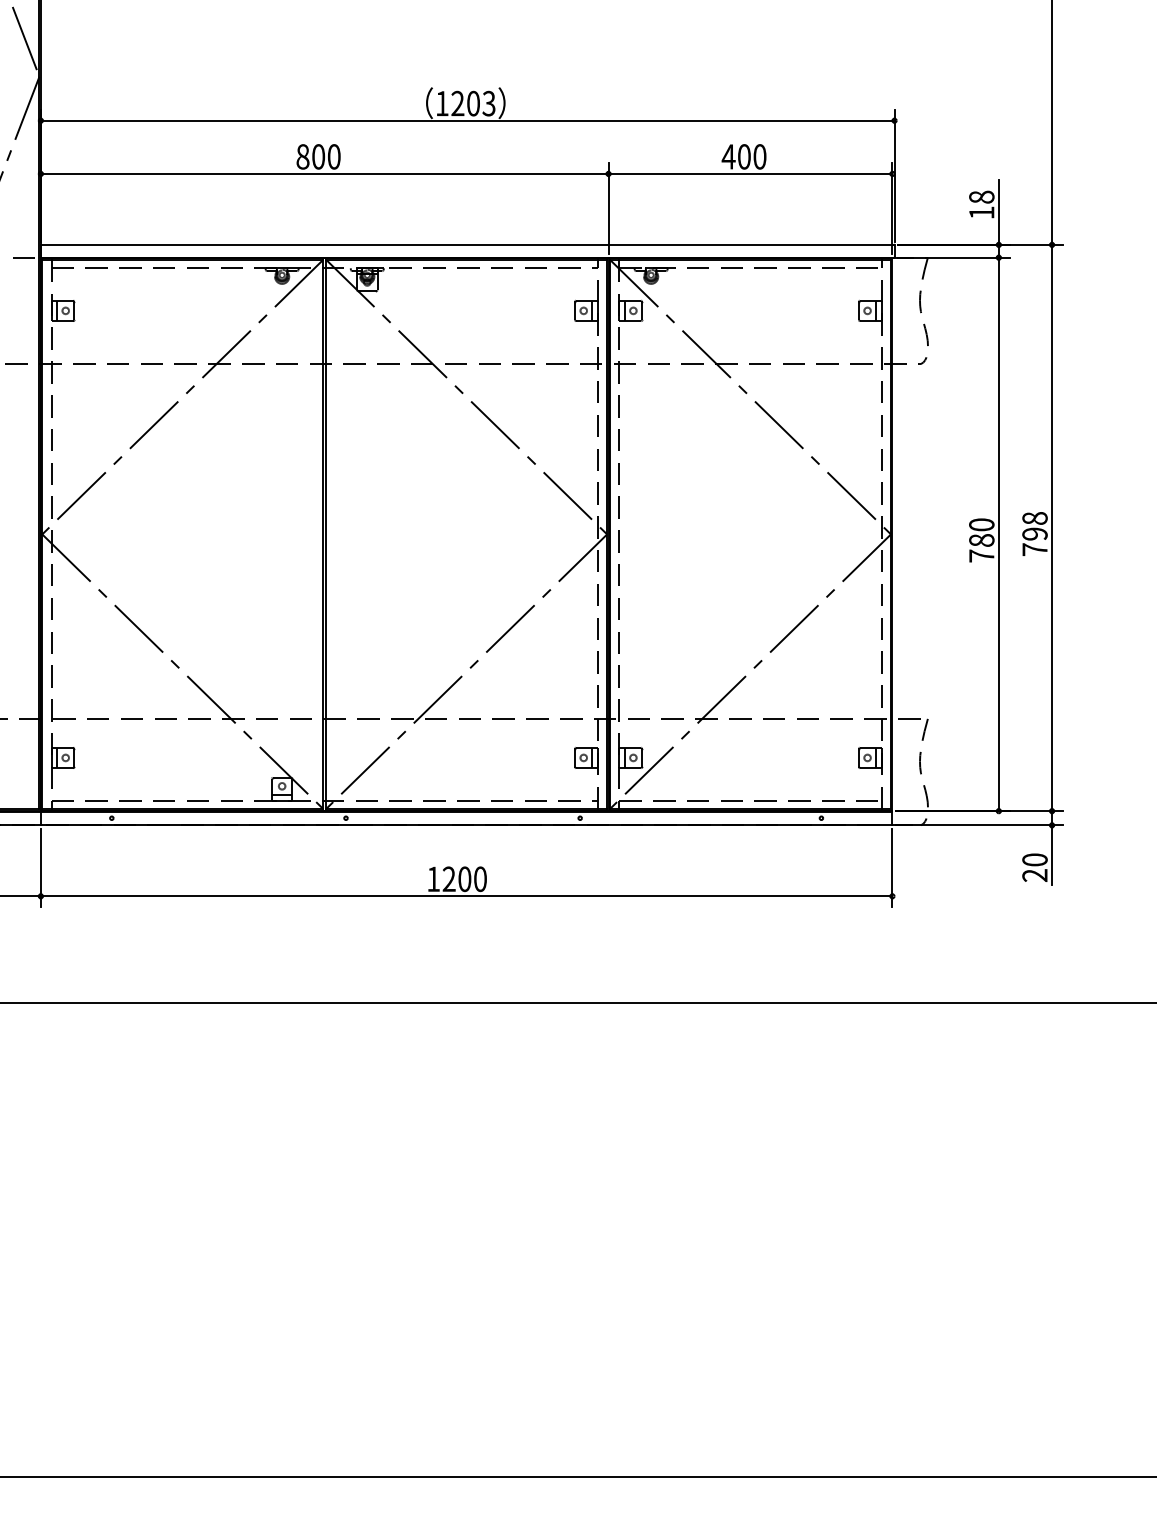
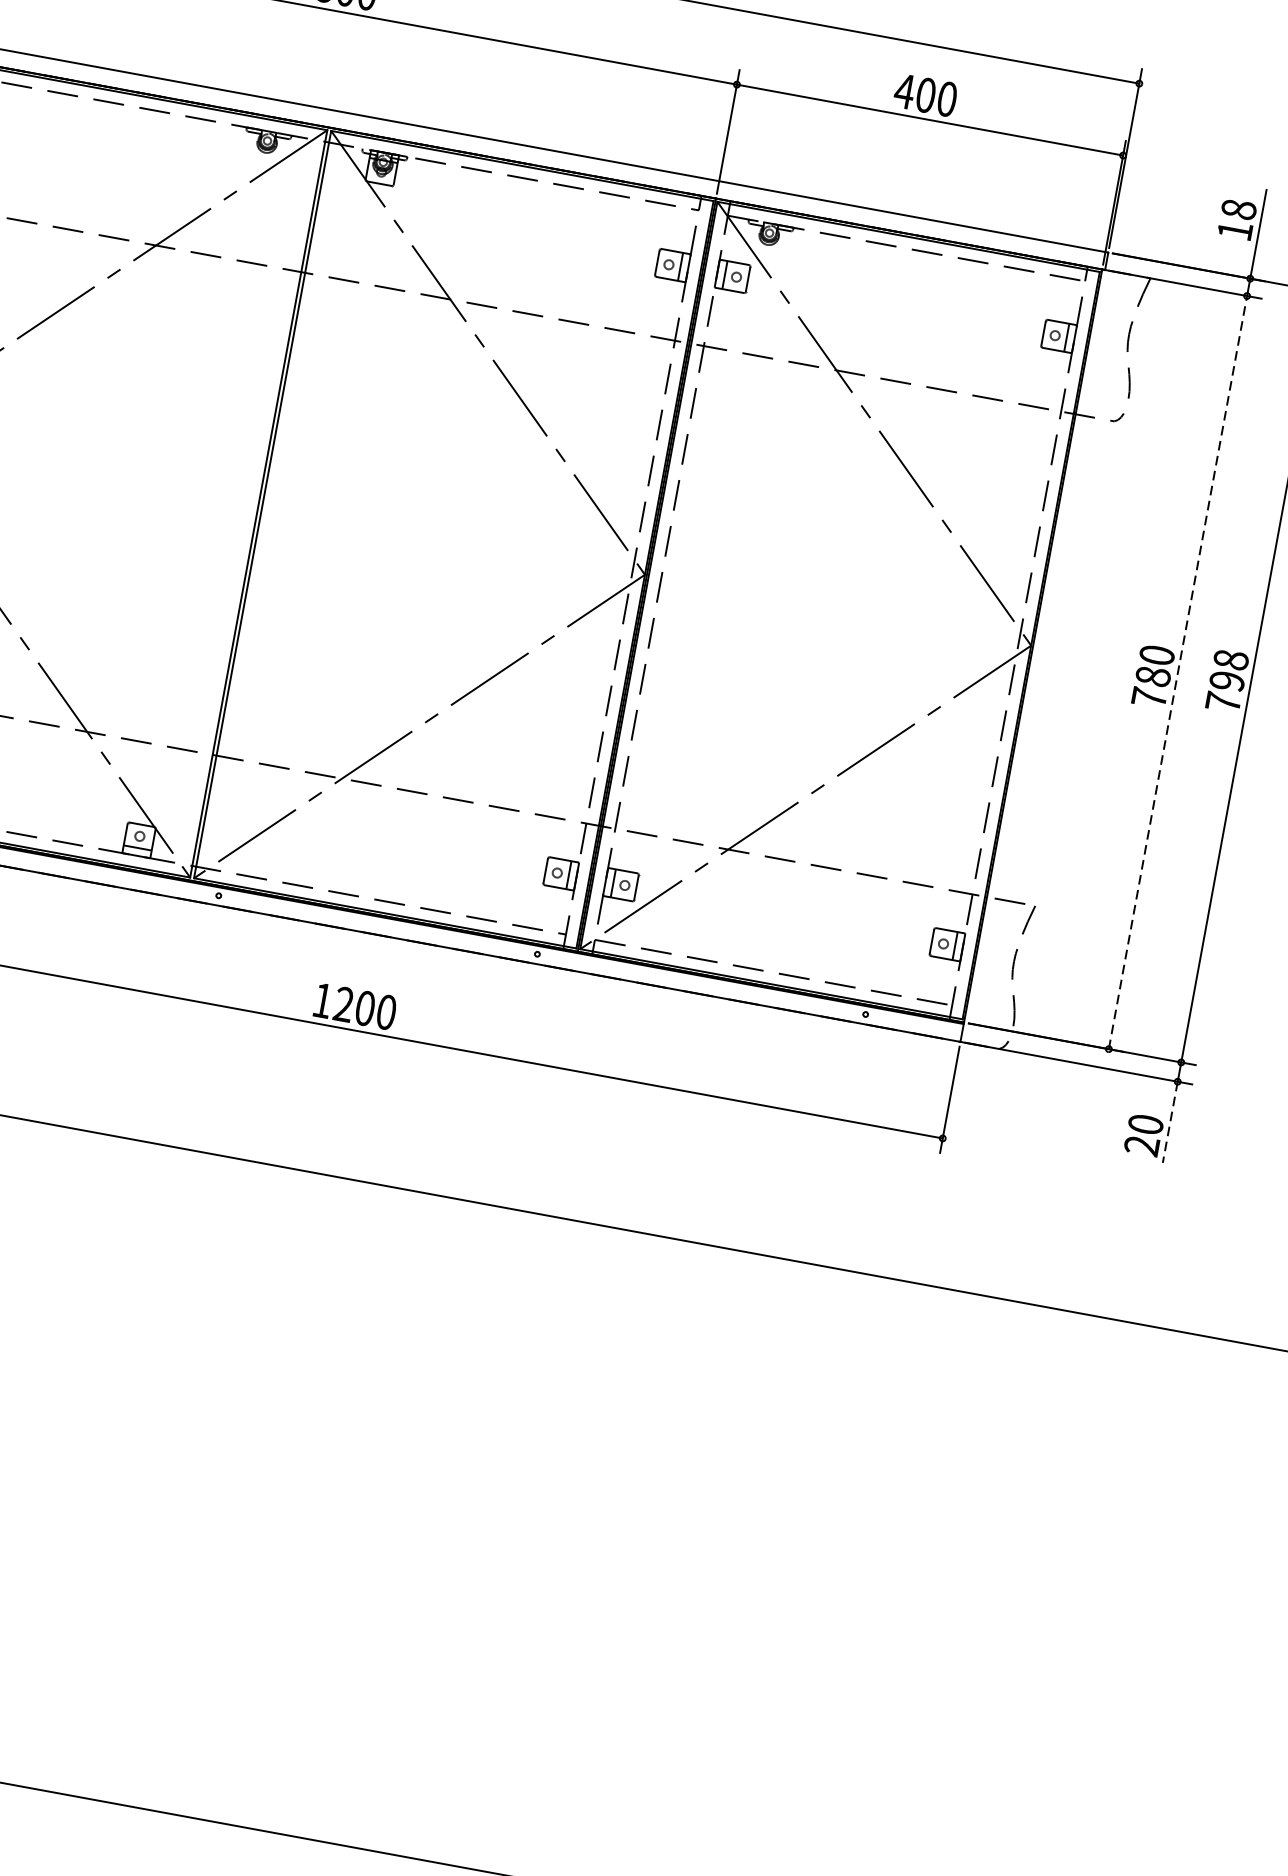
line: (998, 534) -> (1177, 672), solid -> dashed
line: (1052, 855) -> (1170, 1122), solid -> dashed

